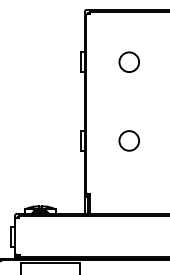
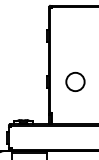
circle: (127, 61) -> (74, 35), removed
circle: (127, 140) -> (74, 81), size x1.6

